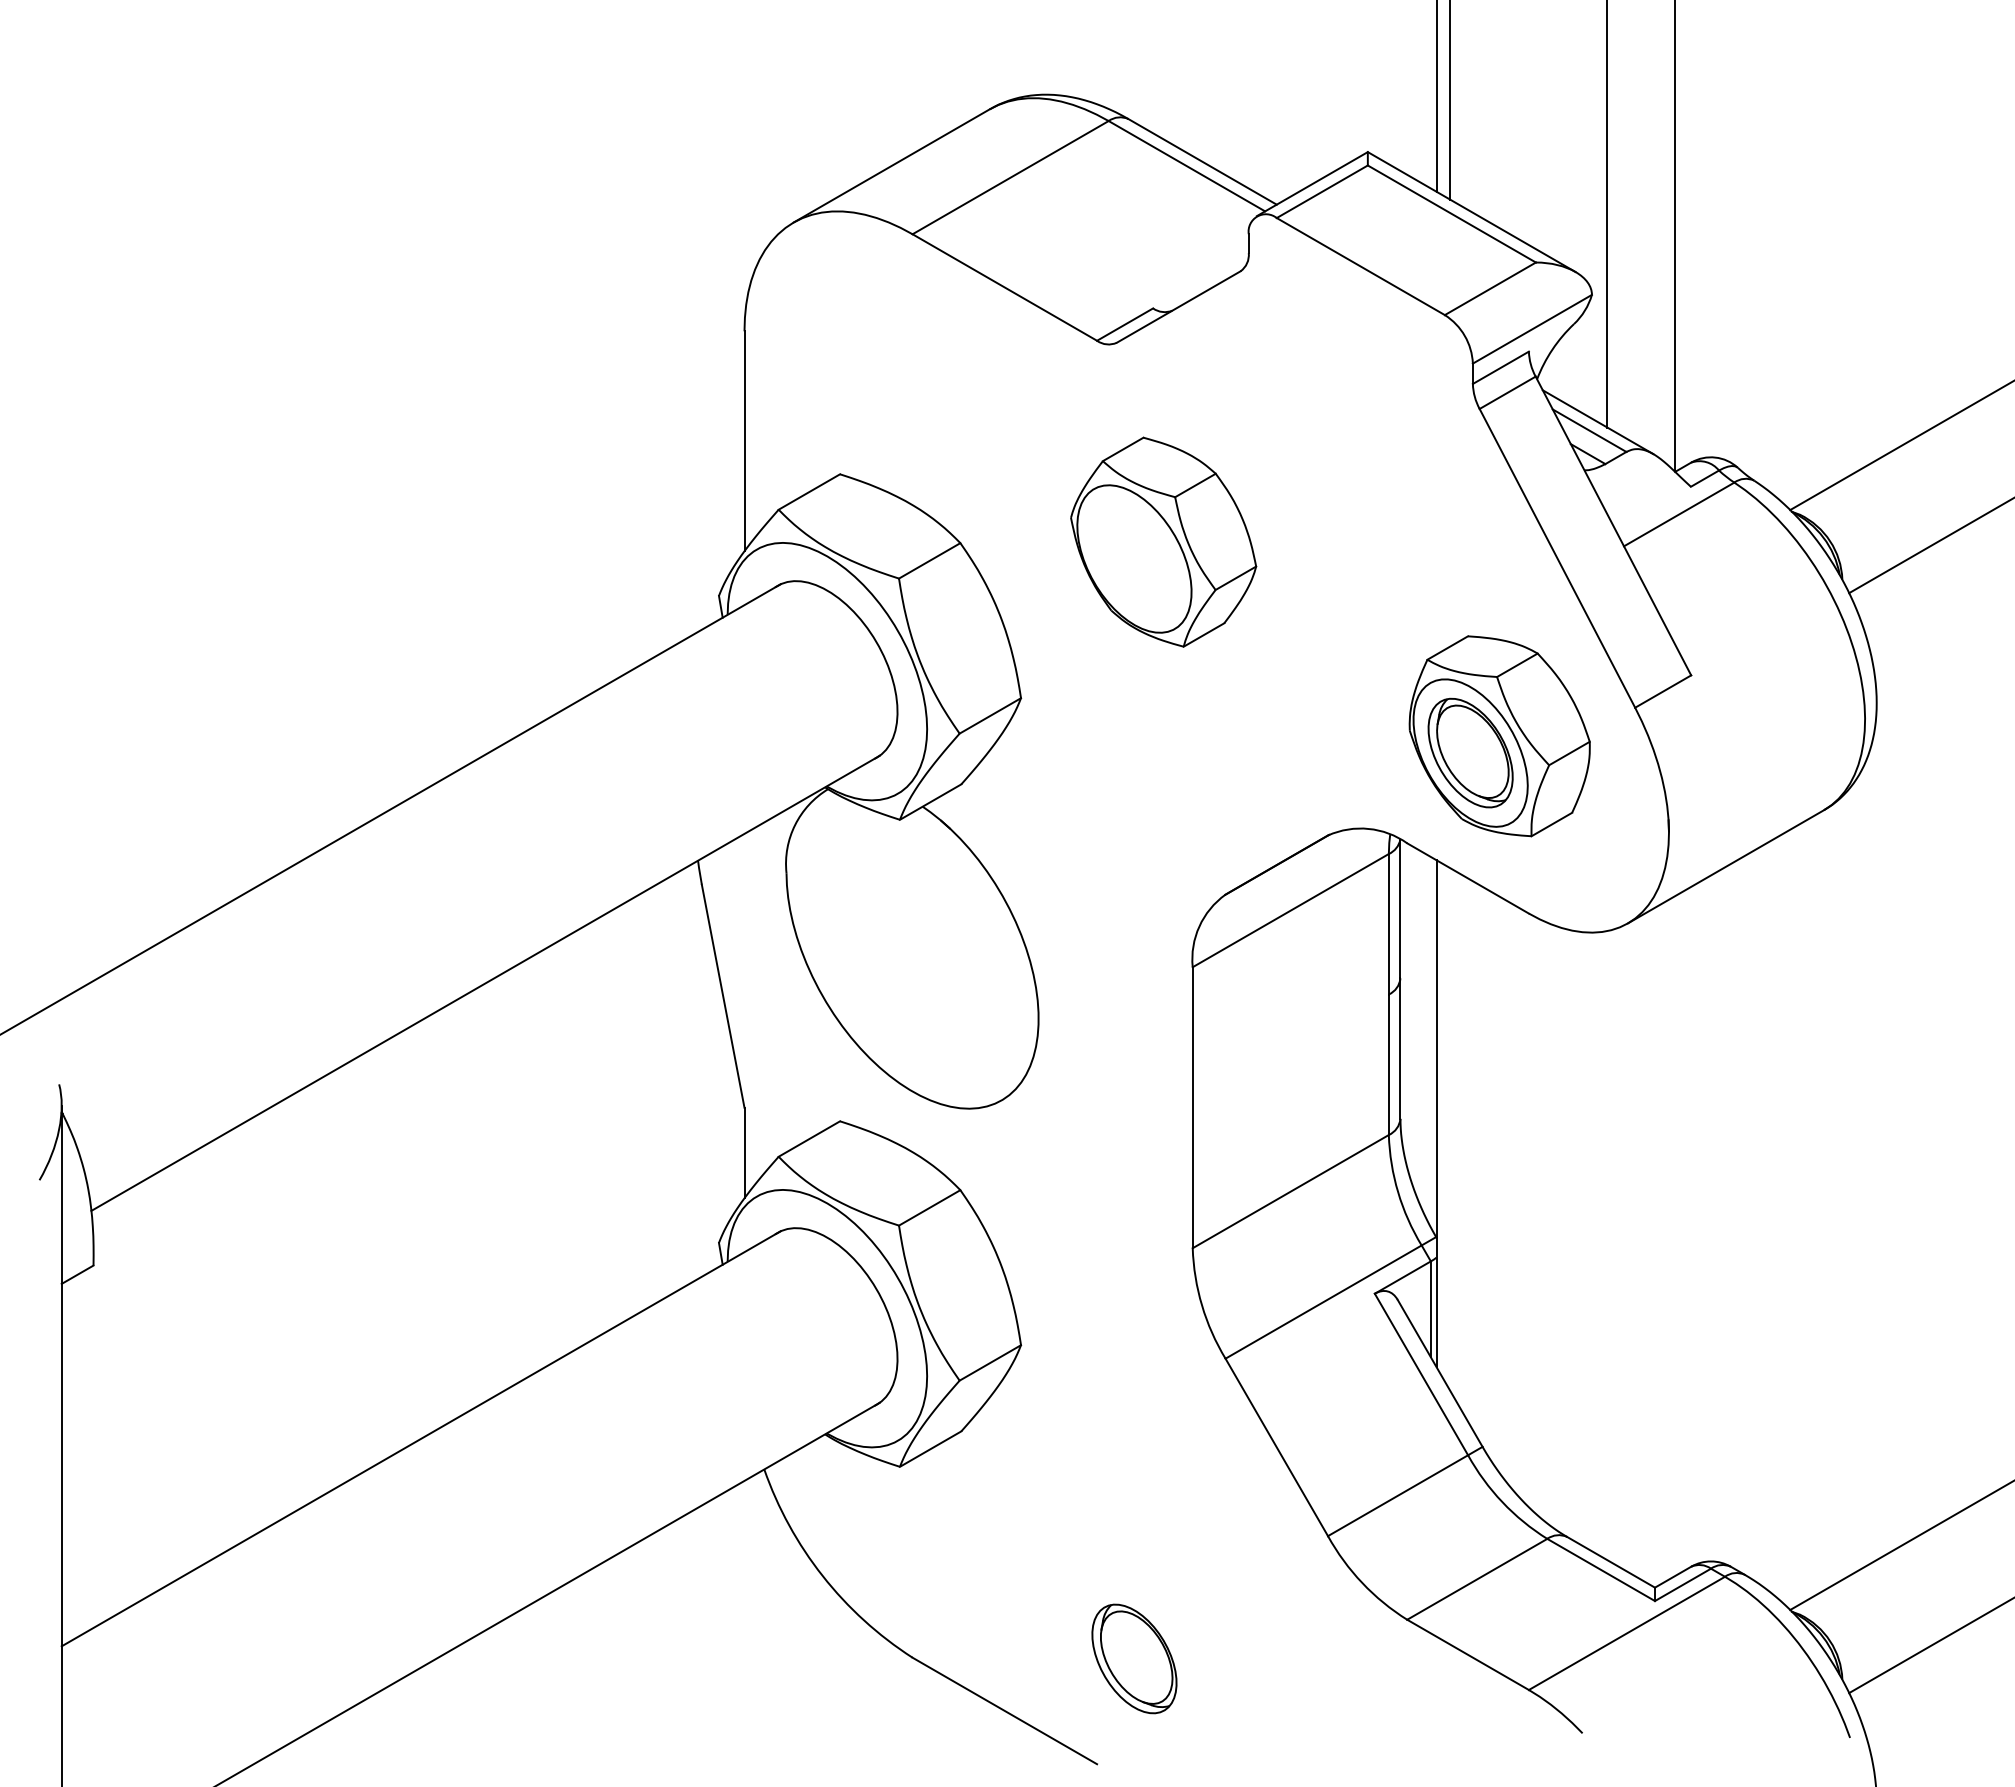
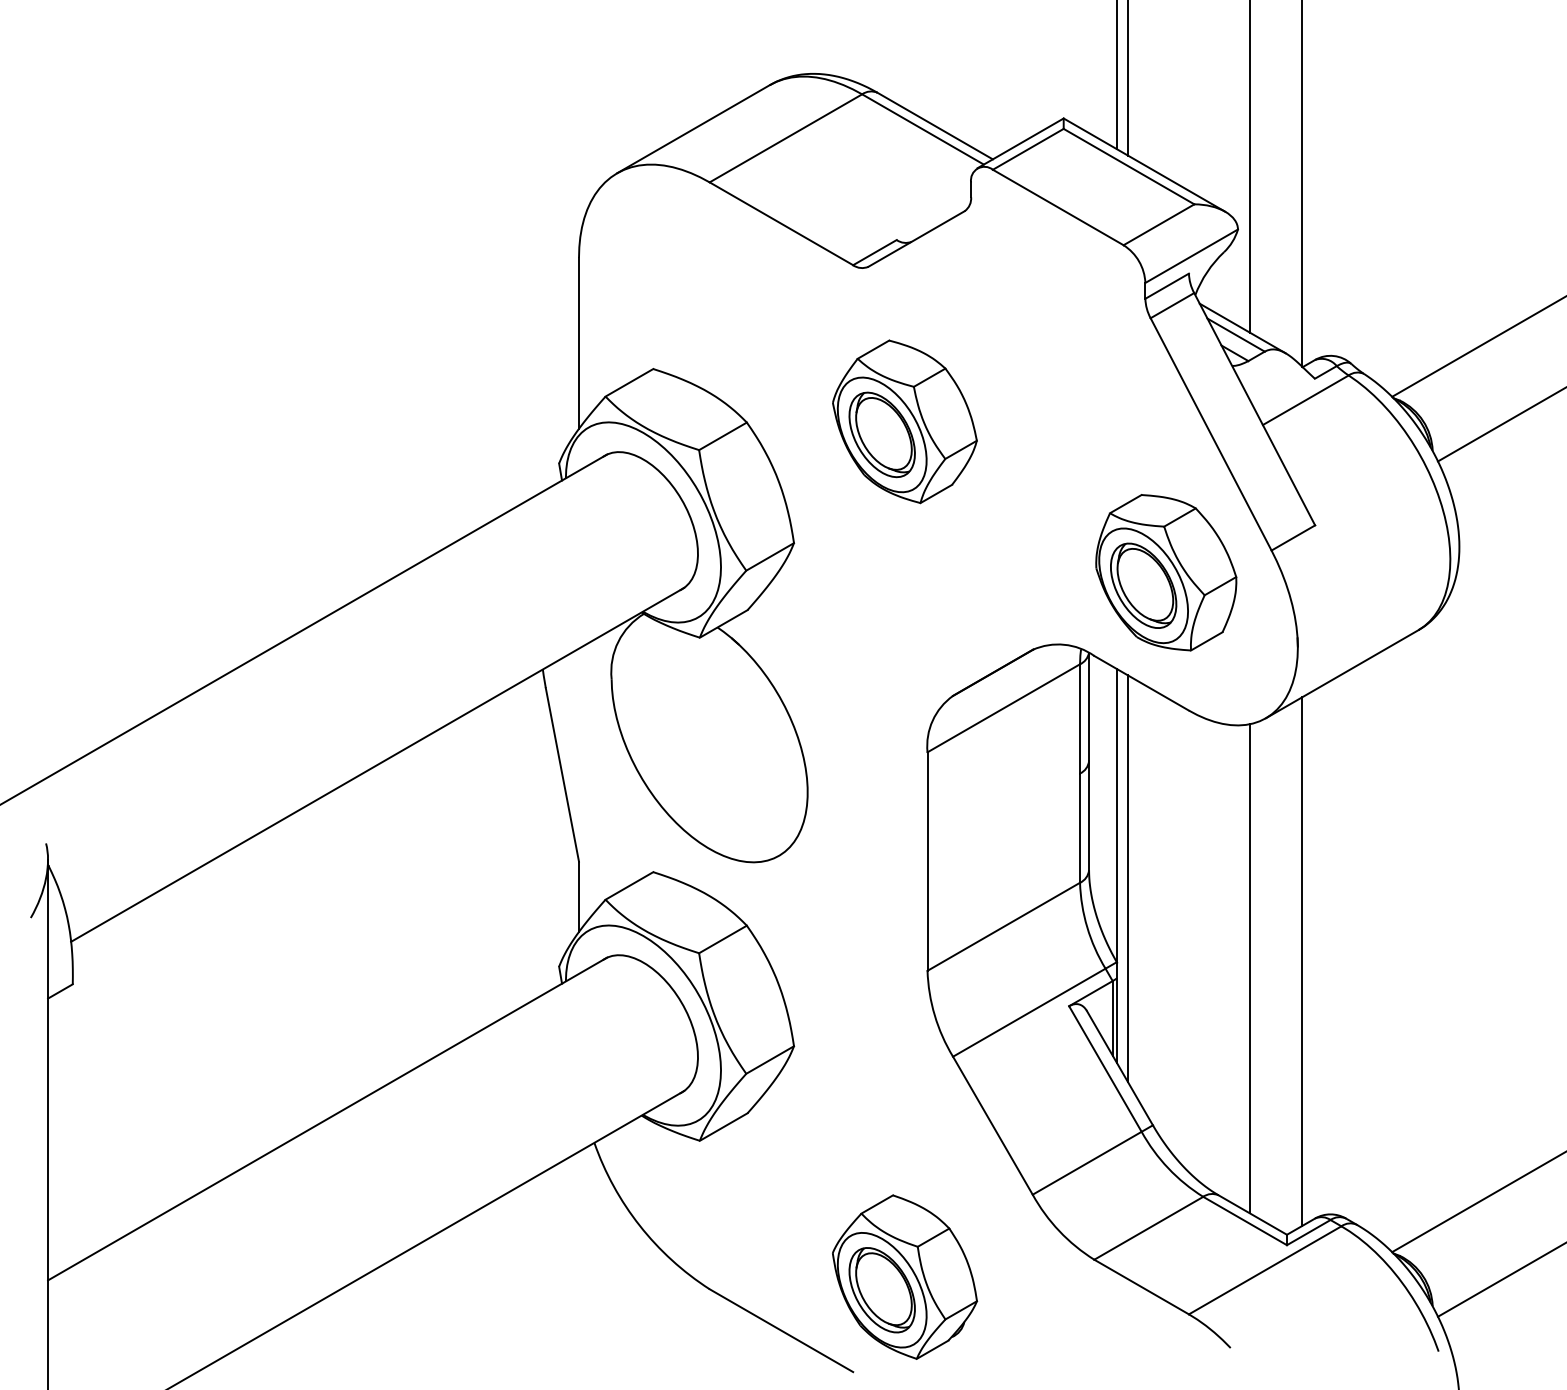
part: (1134, 558) -> (882, 434), added
line: (1450, 1129) -> (1127, 878), added
line: (1674, 1236) -> (1302, 961), added
line: (1607, 1245) -> (1250, 968), added
part: (1163, 1642) -> (904, 1277), added

